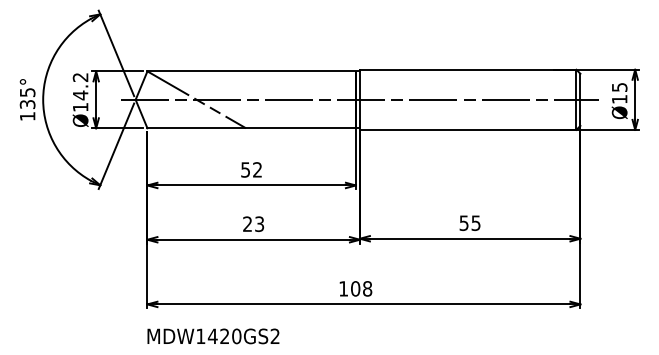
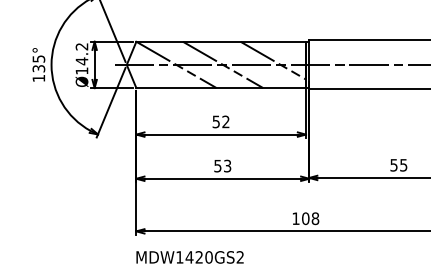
line: (315, 94) -> (273, 60), added
line: (253, 99) -> (222, 64), added
text: (247, 224) -> (217, 166), 23 -> 53

